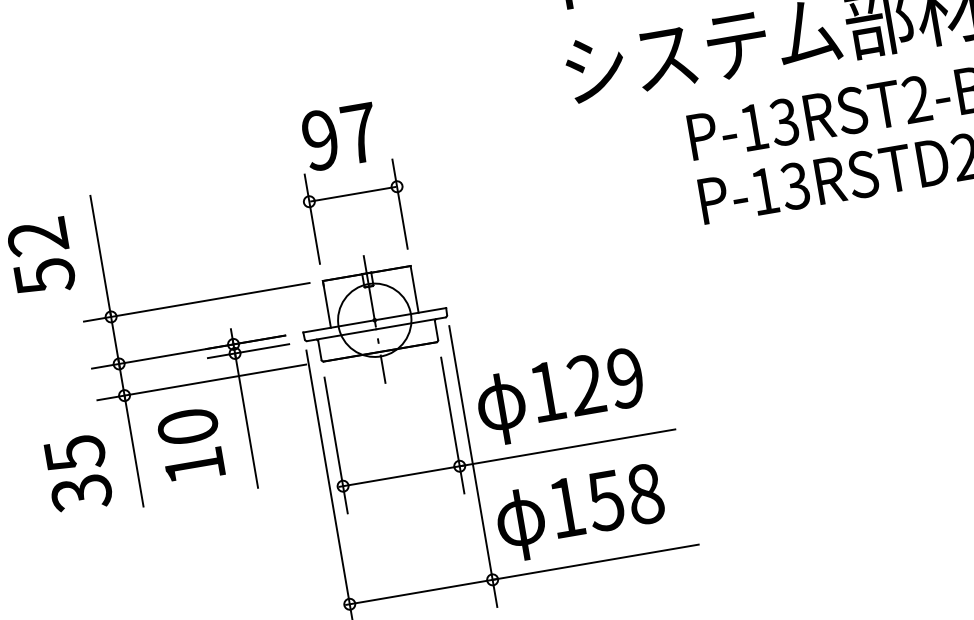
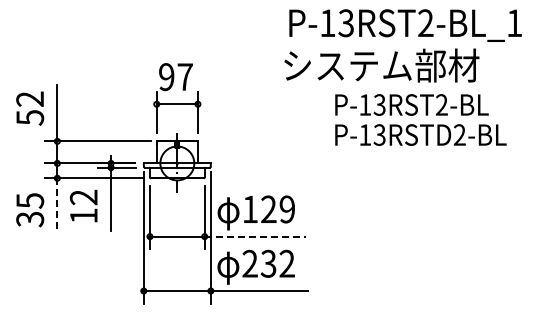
text: (187, 426) -> (83, 197), 10 -> 12
line: (567, 447) -> (255, 236), solid -> dashed
line: (134, 451) -> (57, 204), solid -> dashed
text: (605, 500) -> (268, 263), 158 -> 232

